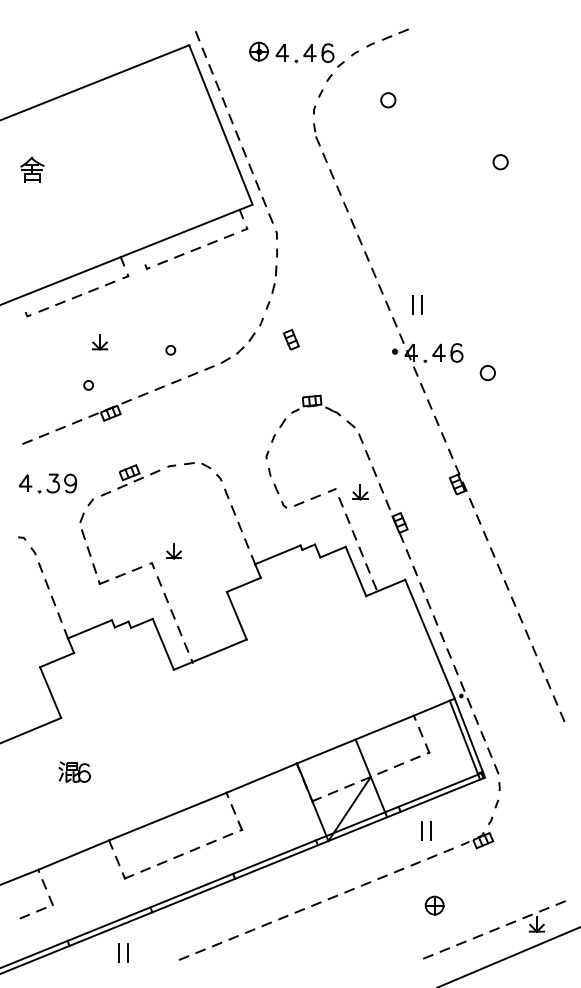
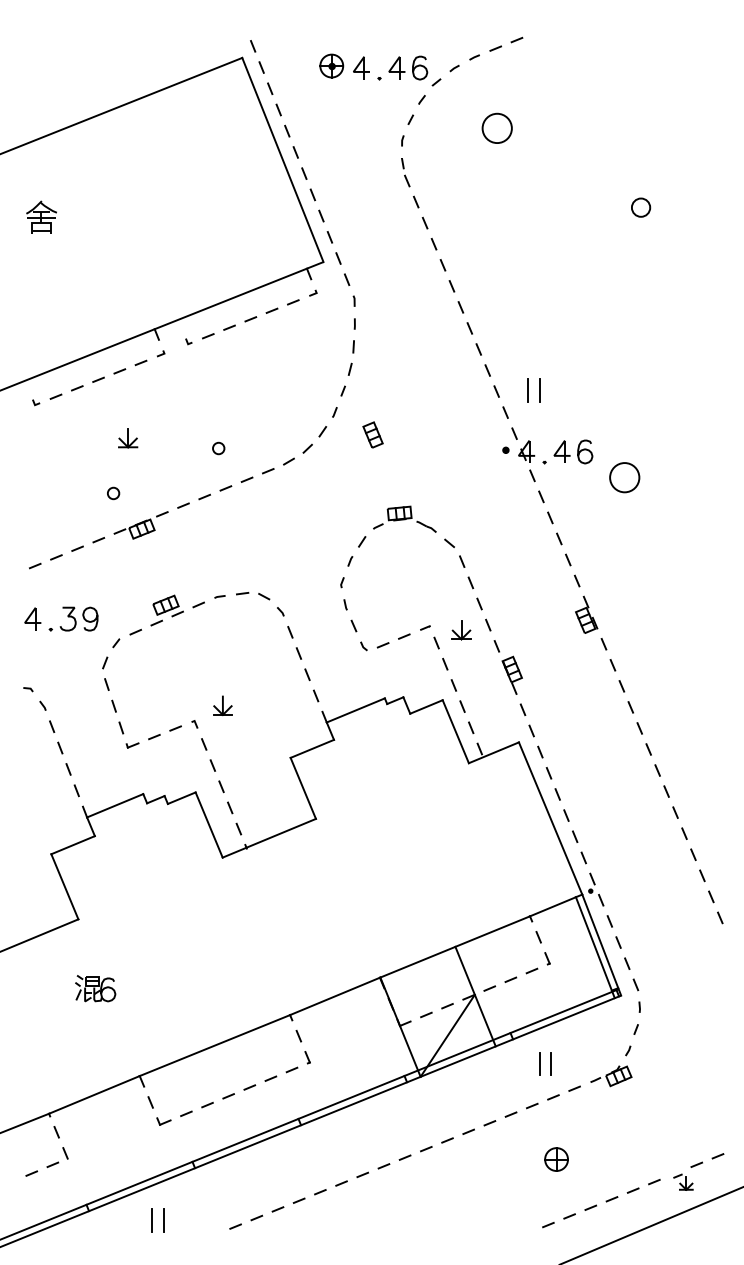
circle: (388, 100) -> (497, 128), size x1.6
circle: (487, 372) -> (624, 477), size x1.6
part: (533, 923) -> (683, 1182), size x0.7

